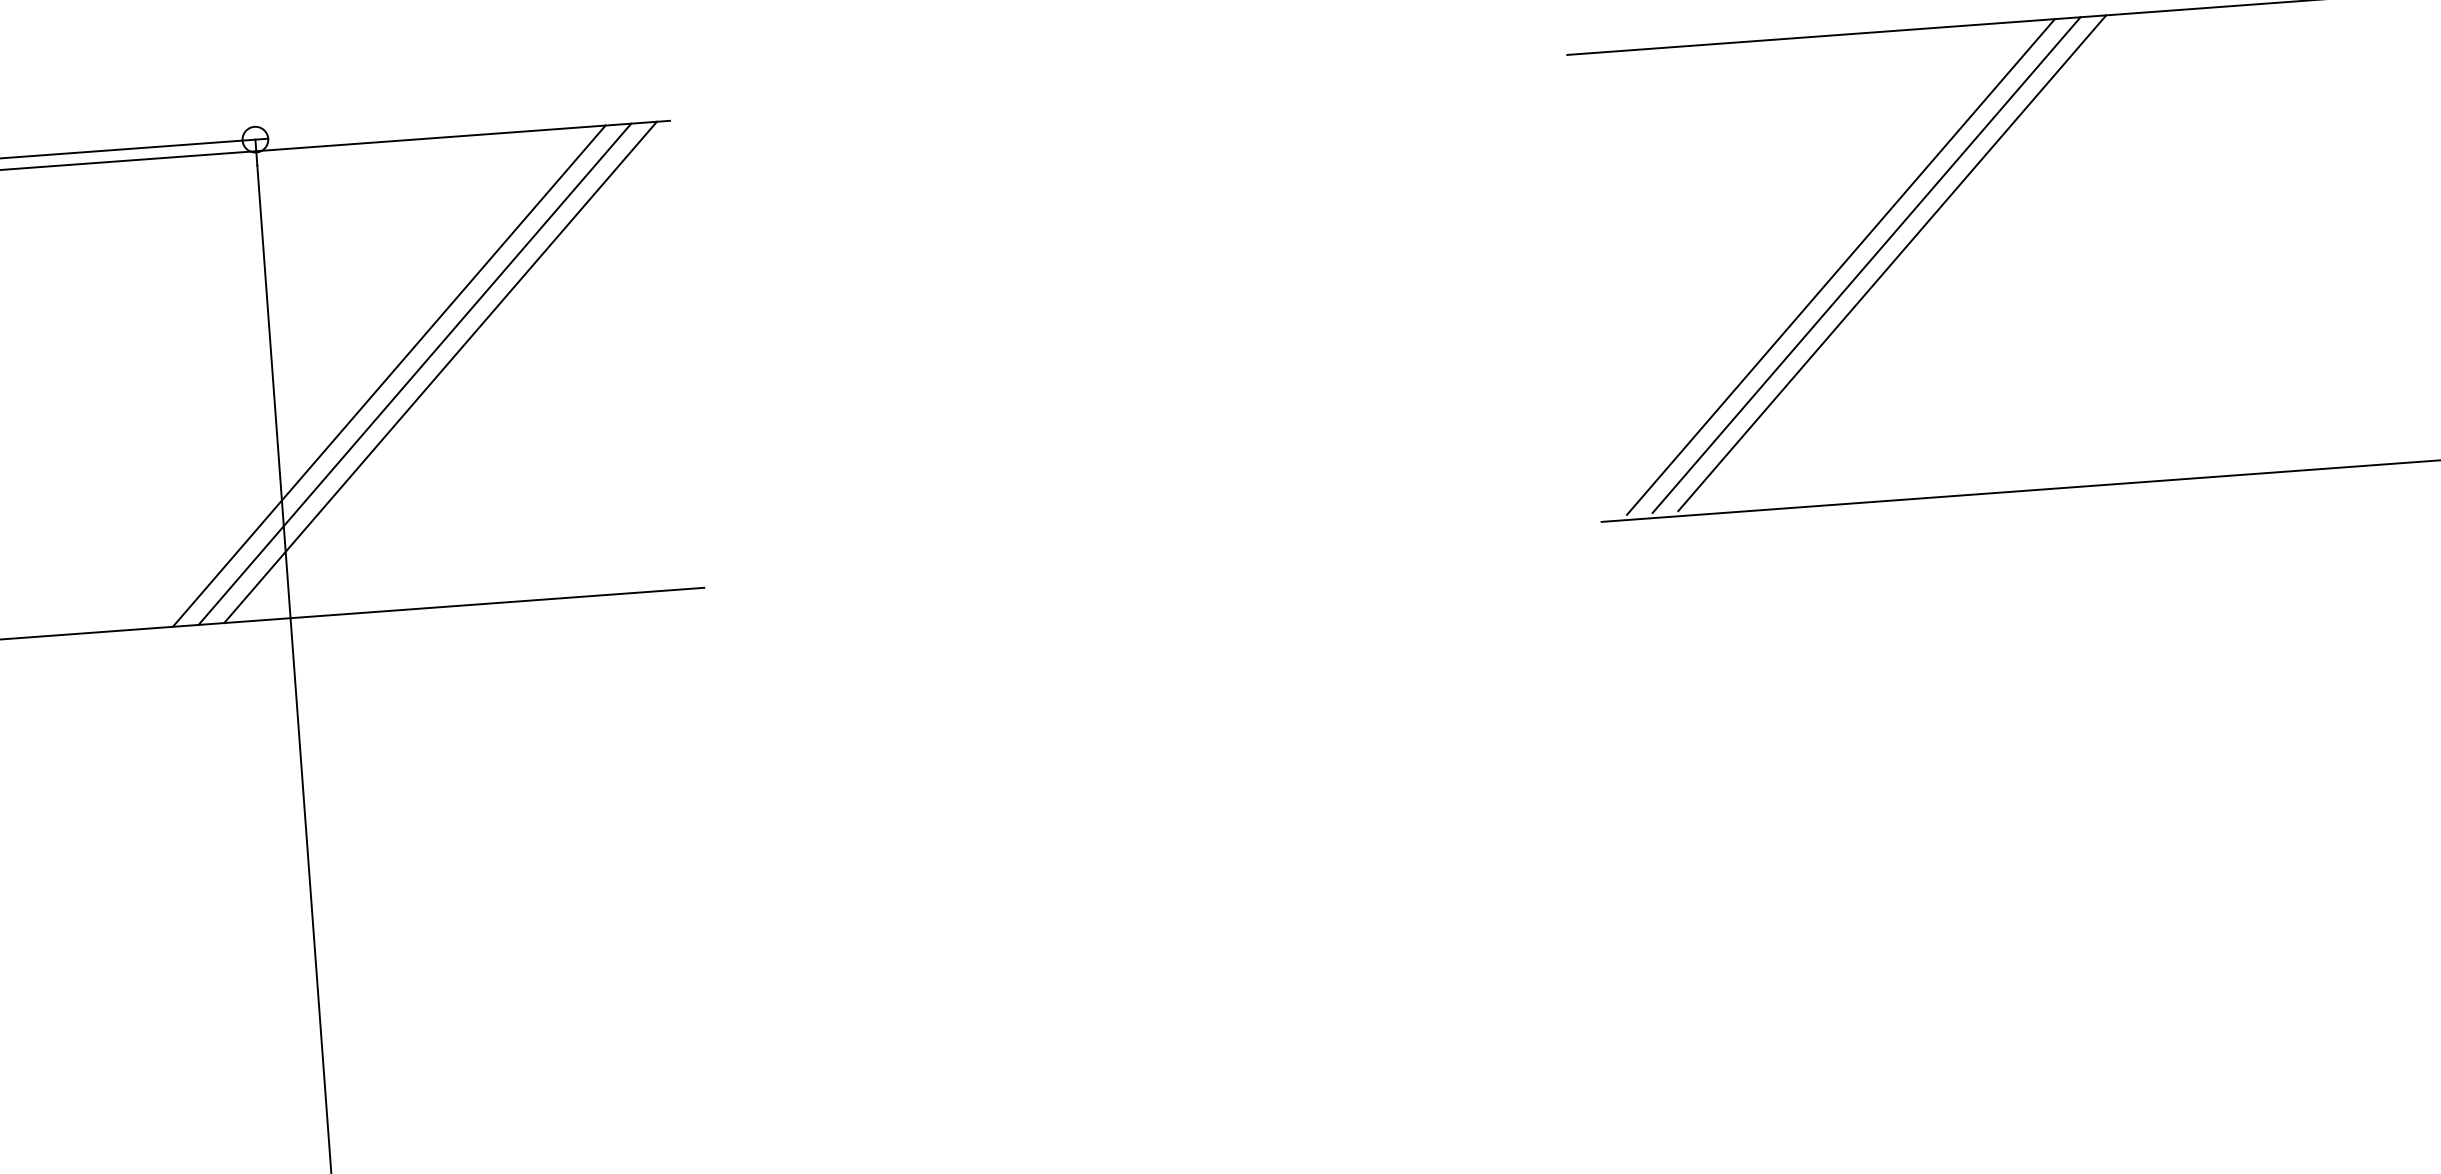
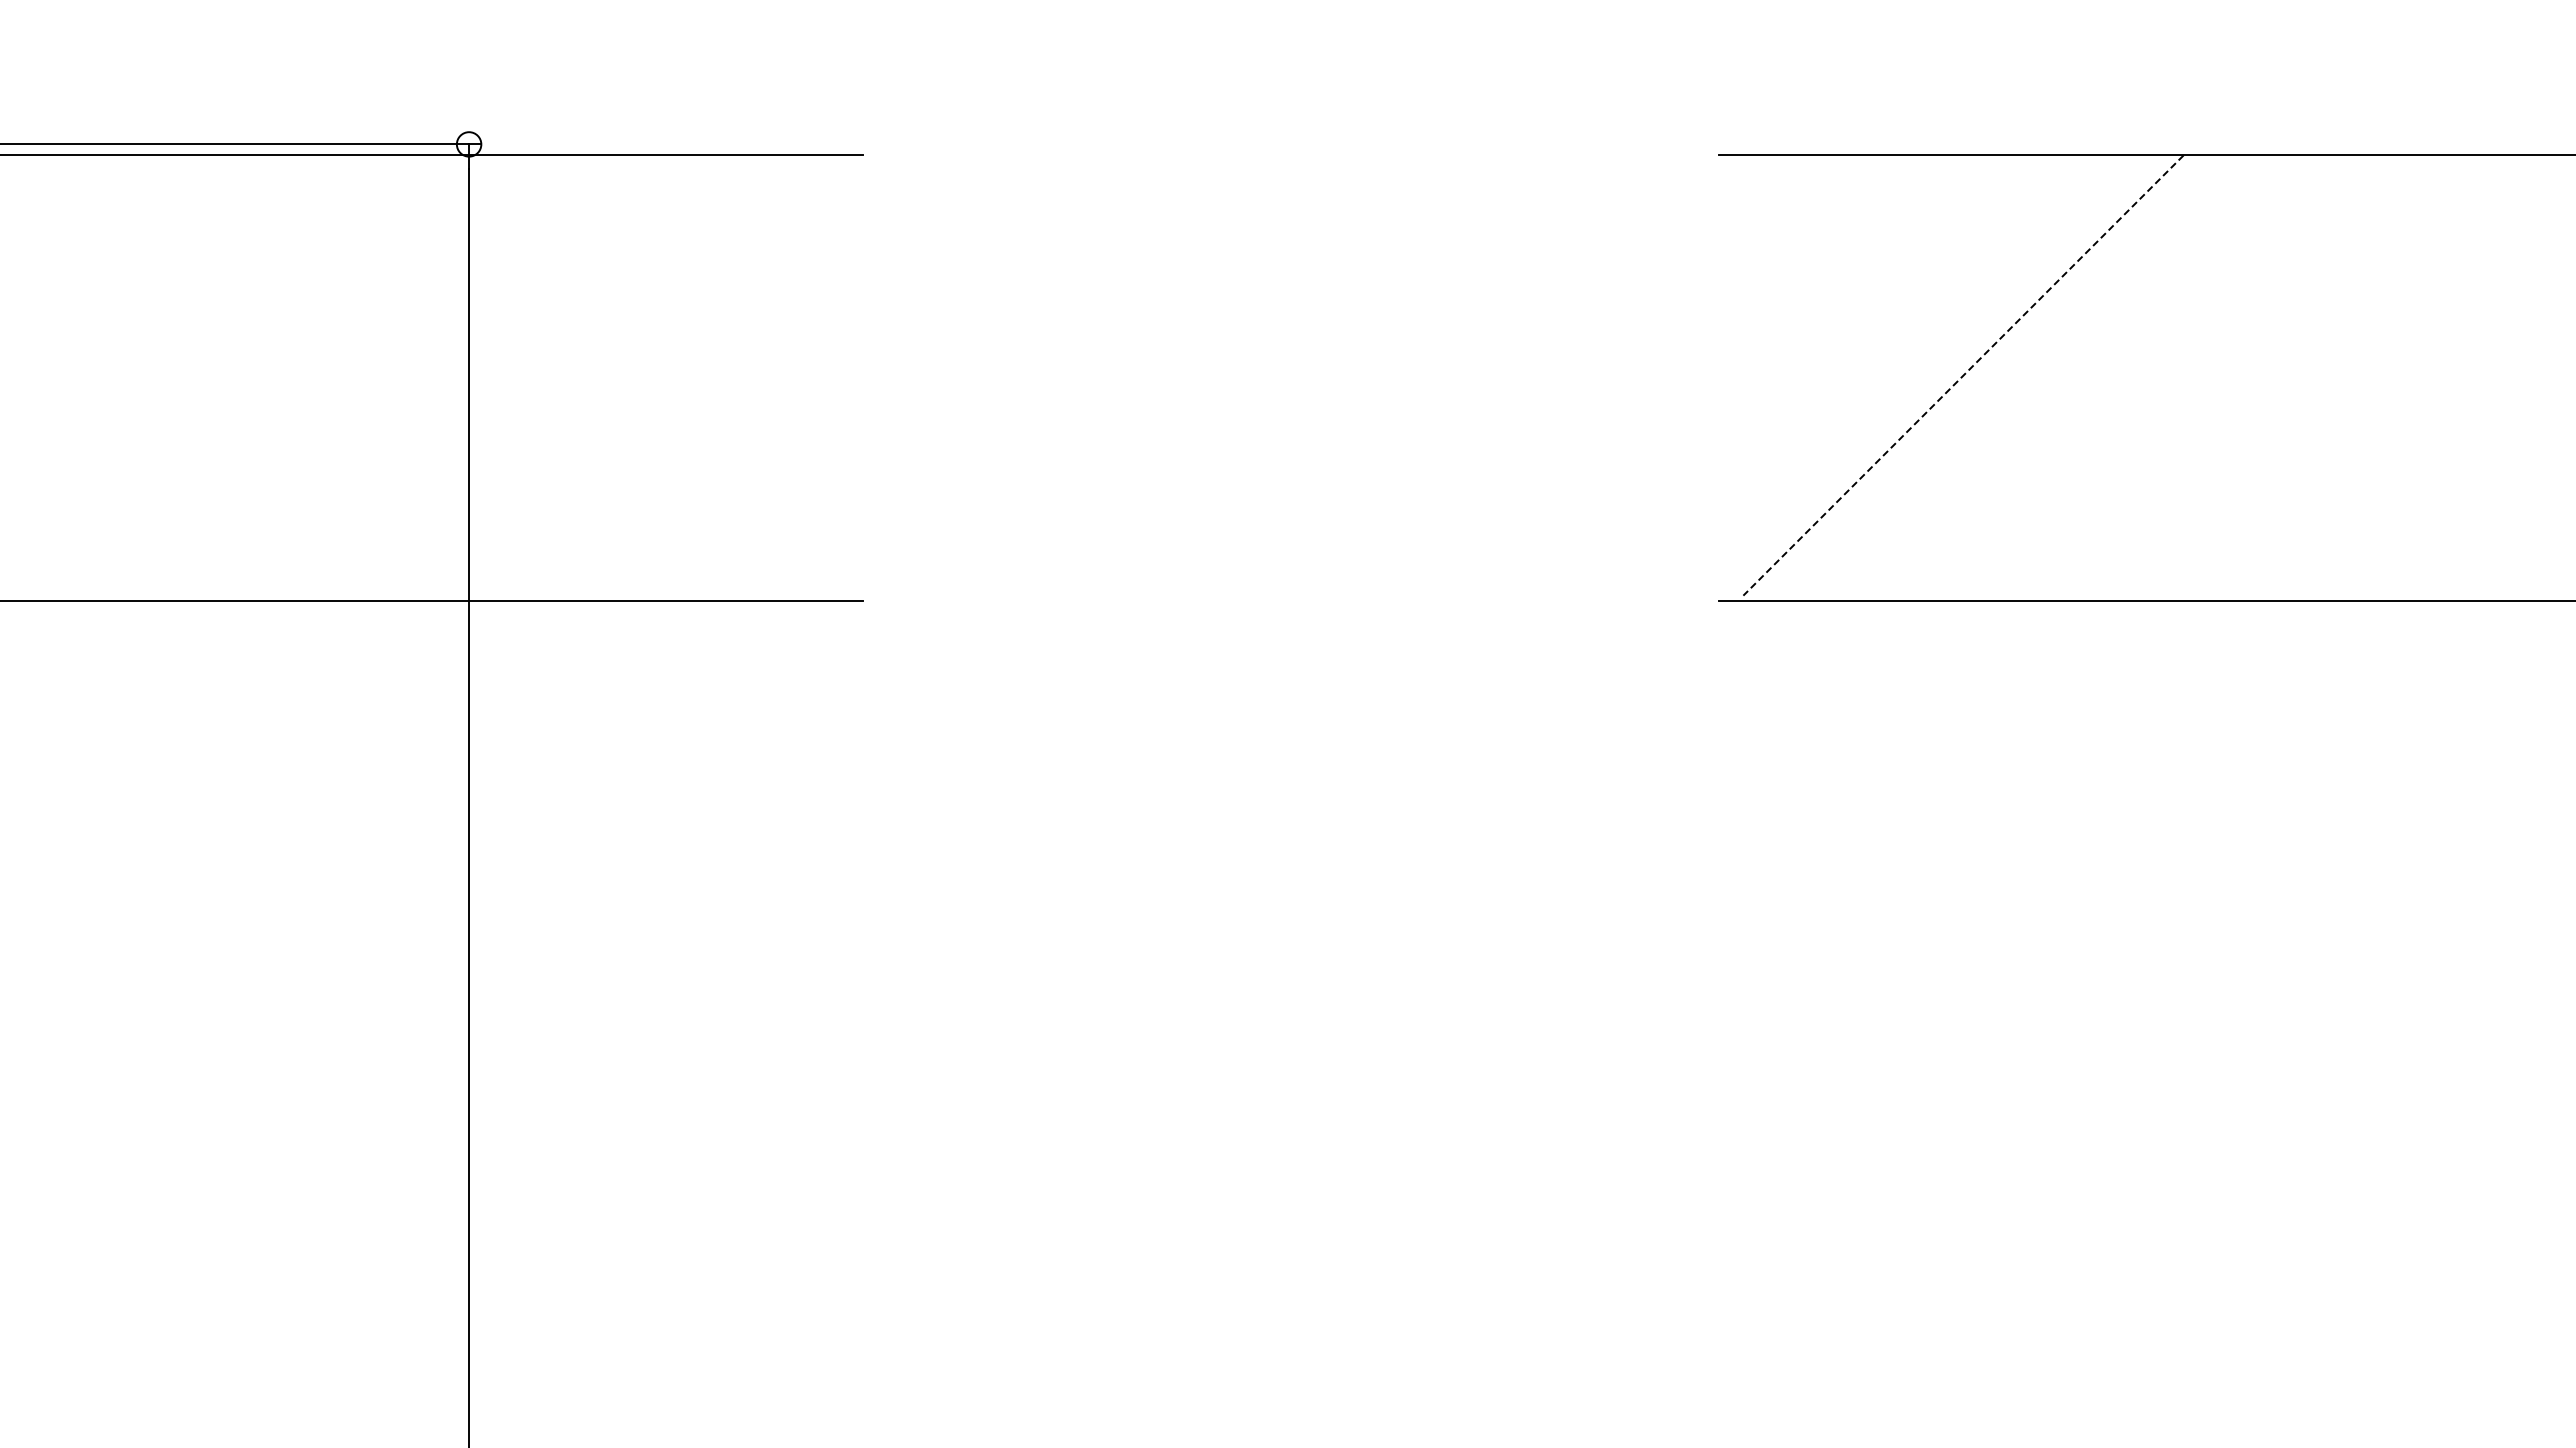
line: (1892, 263) -> (2012, 375), removed
line: (1866, 265) -> (1987, 375), removed
line: (1840, 266) -> (1963, 375), solid -> dashed
line: (440, 371) -> (628, 377), removed
line: (414, 373) -> (603, 377), removed
line: (389, 375) -> (579, 377), removed

